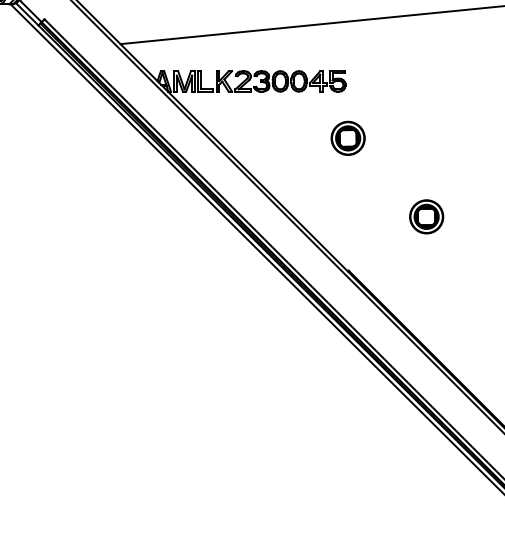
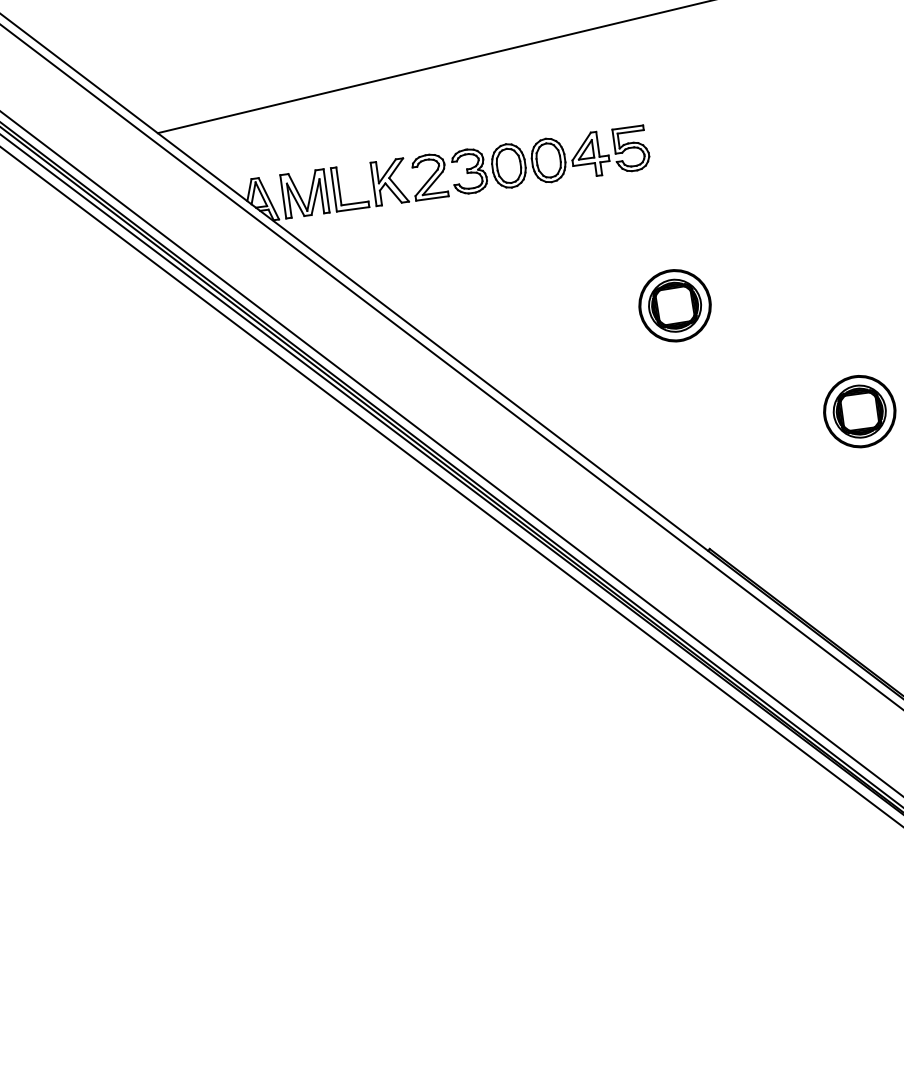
part: (347, 137) -> (673, 304), moved

